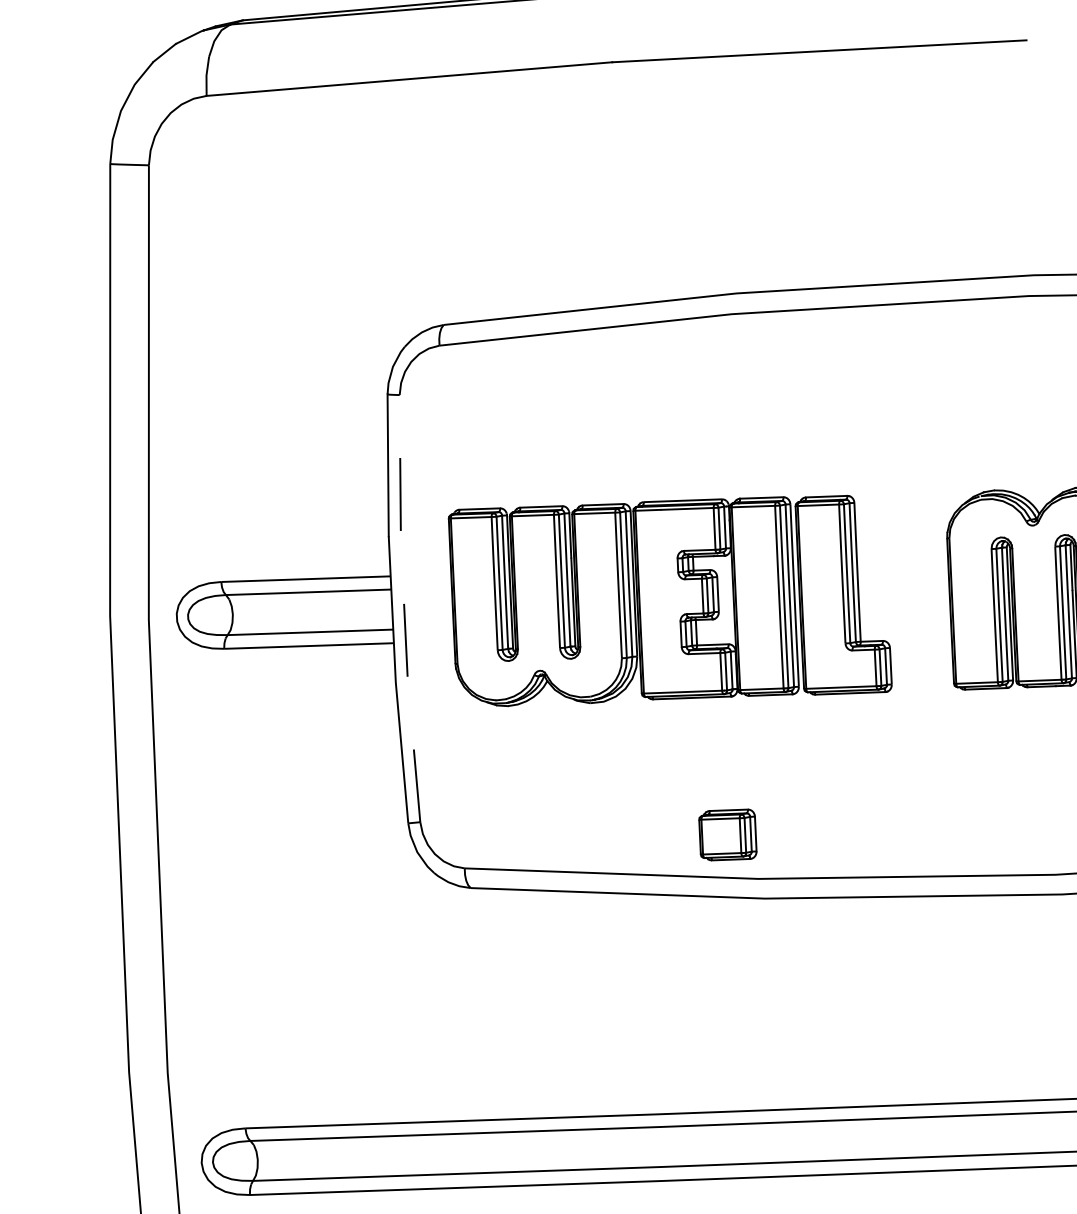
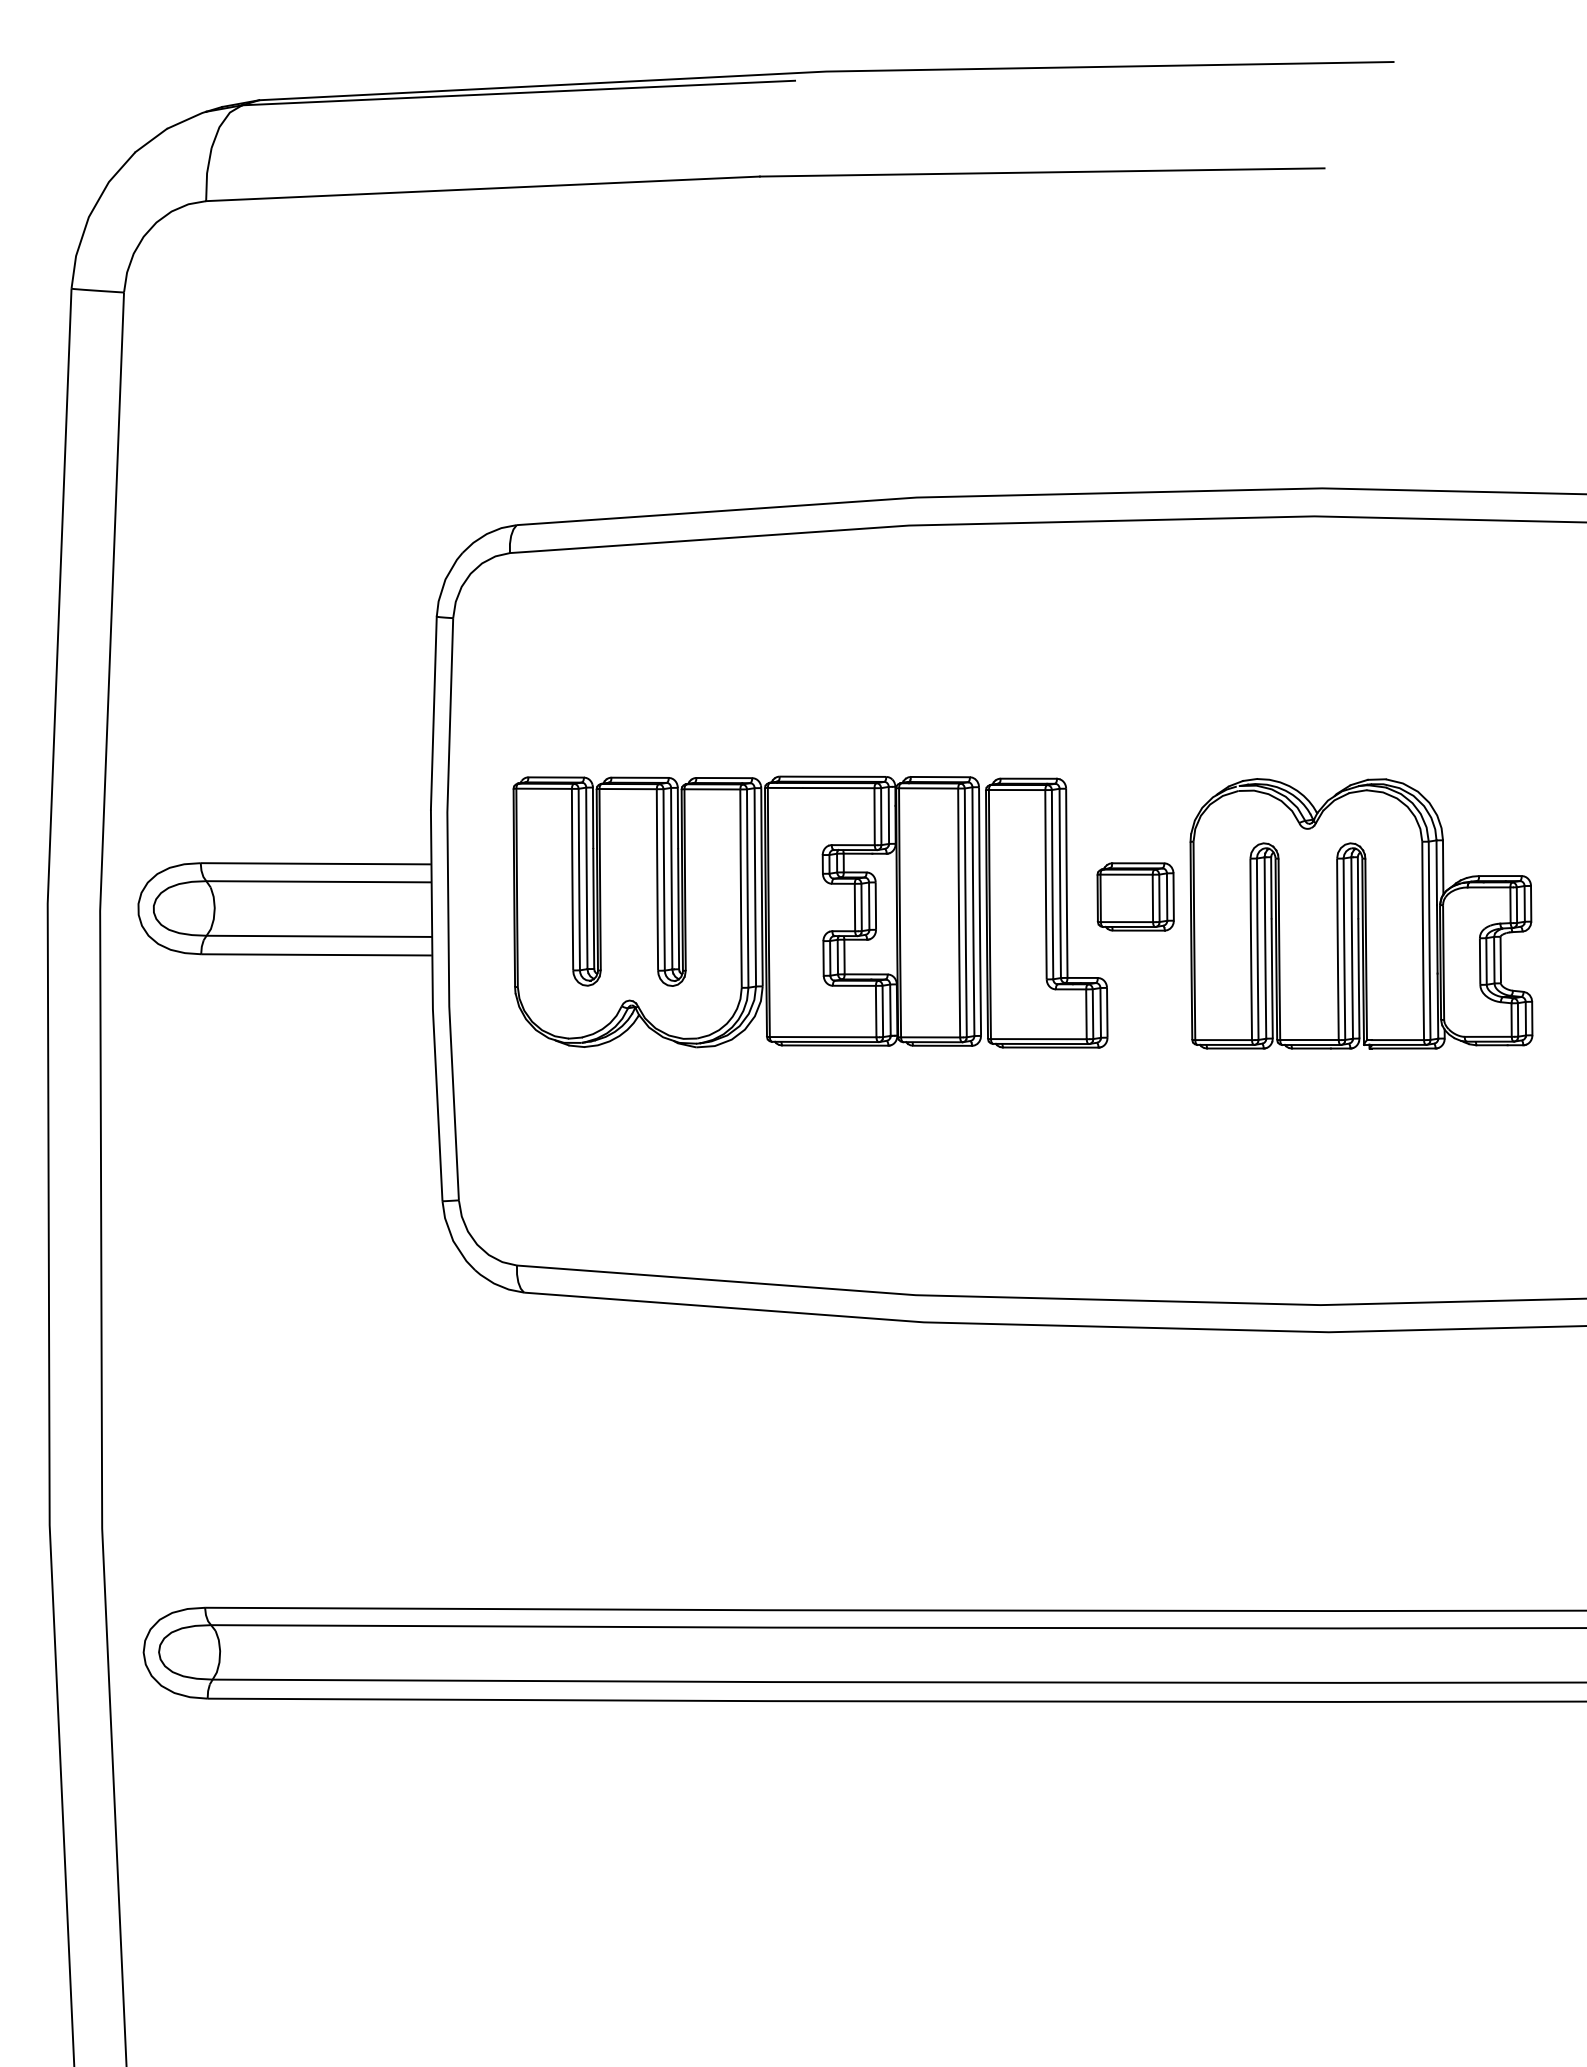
line: (404, 608) -> (448, 908), dashed -> solid
part: (727, 834) -> (1135, 896), moved

